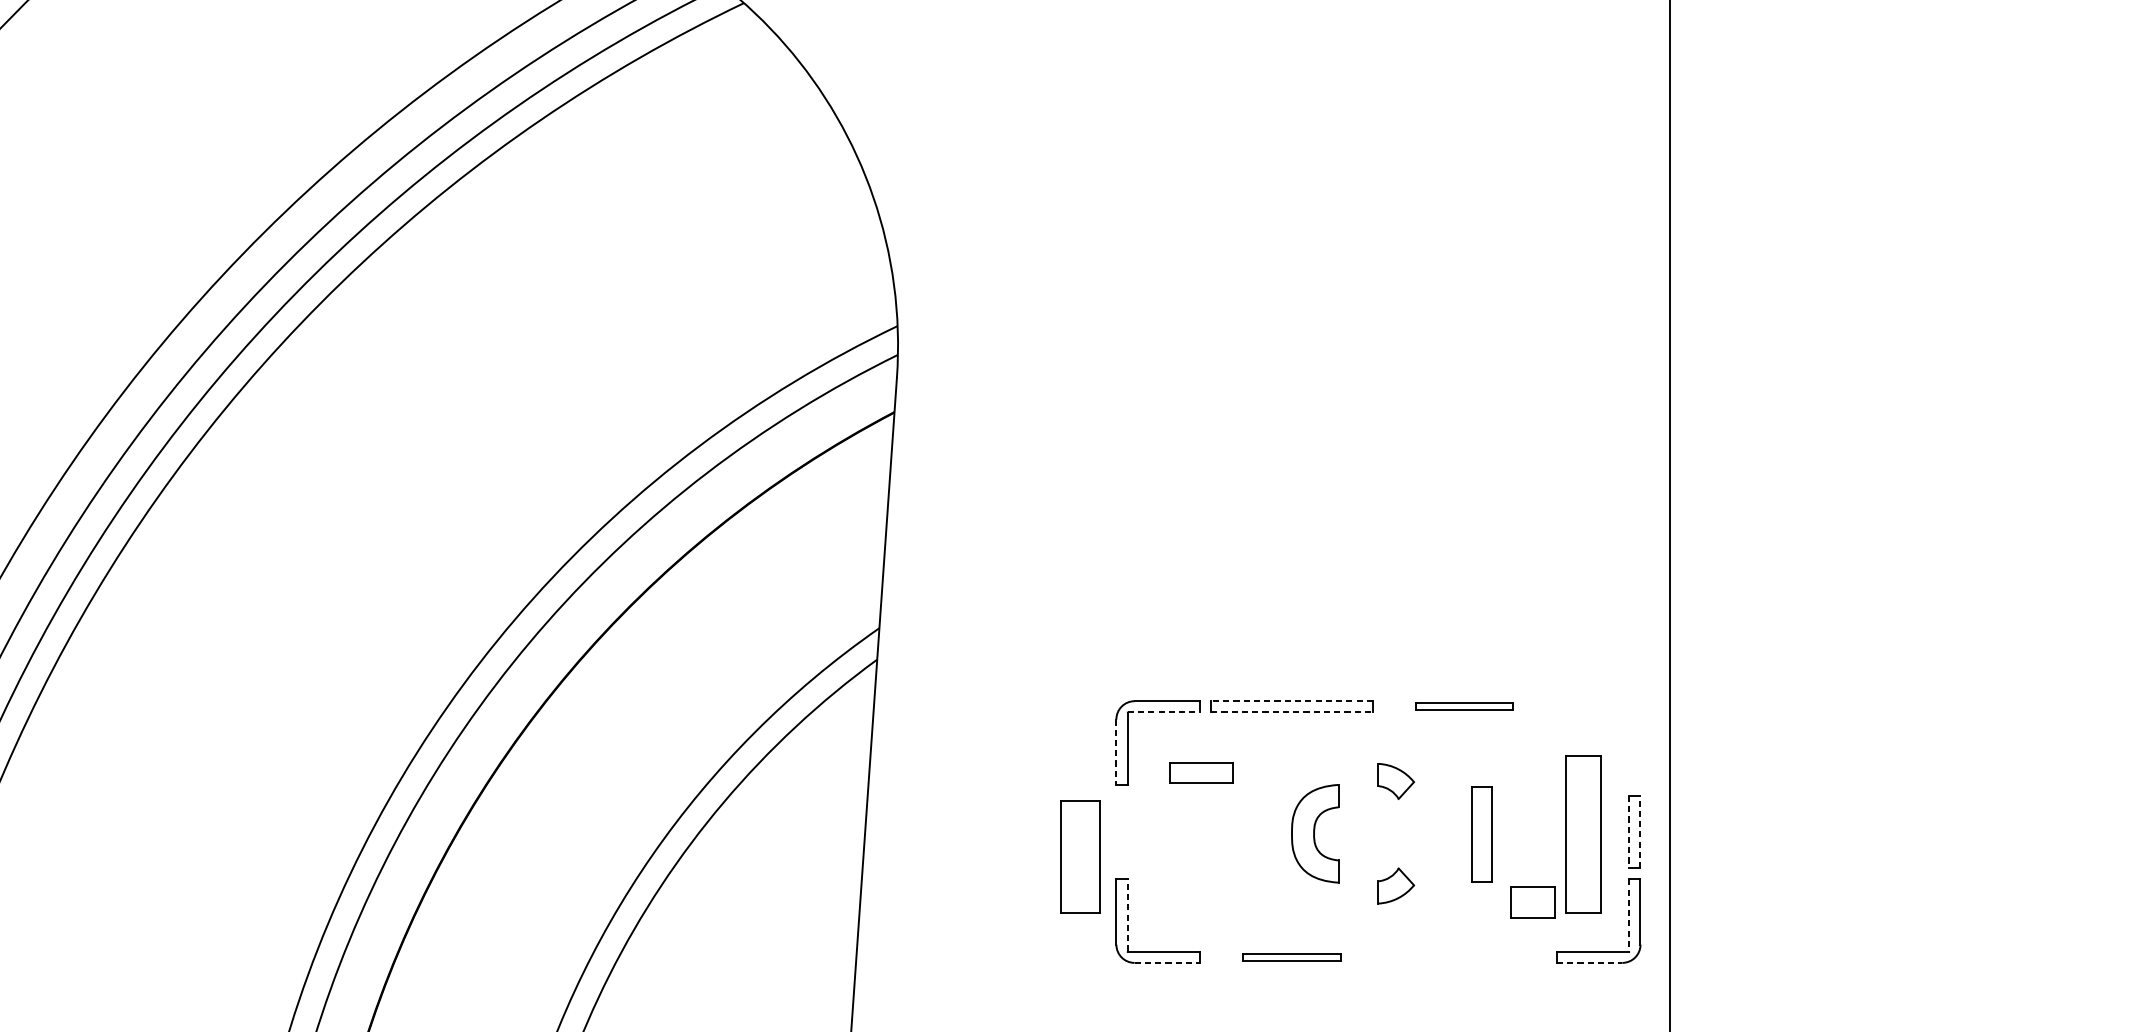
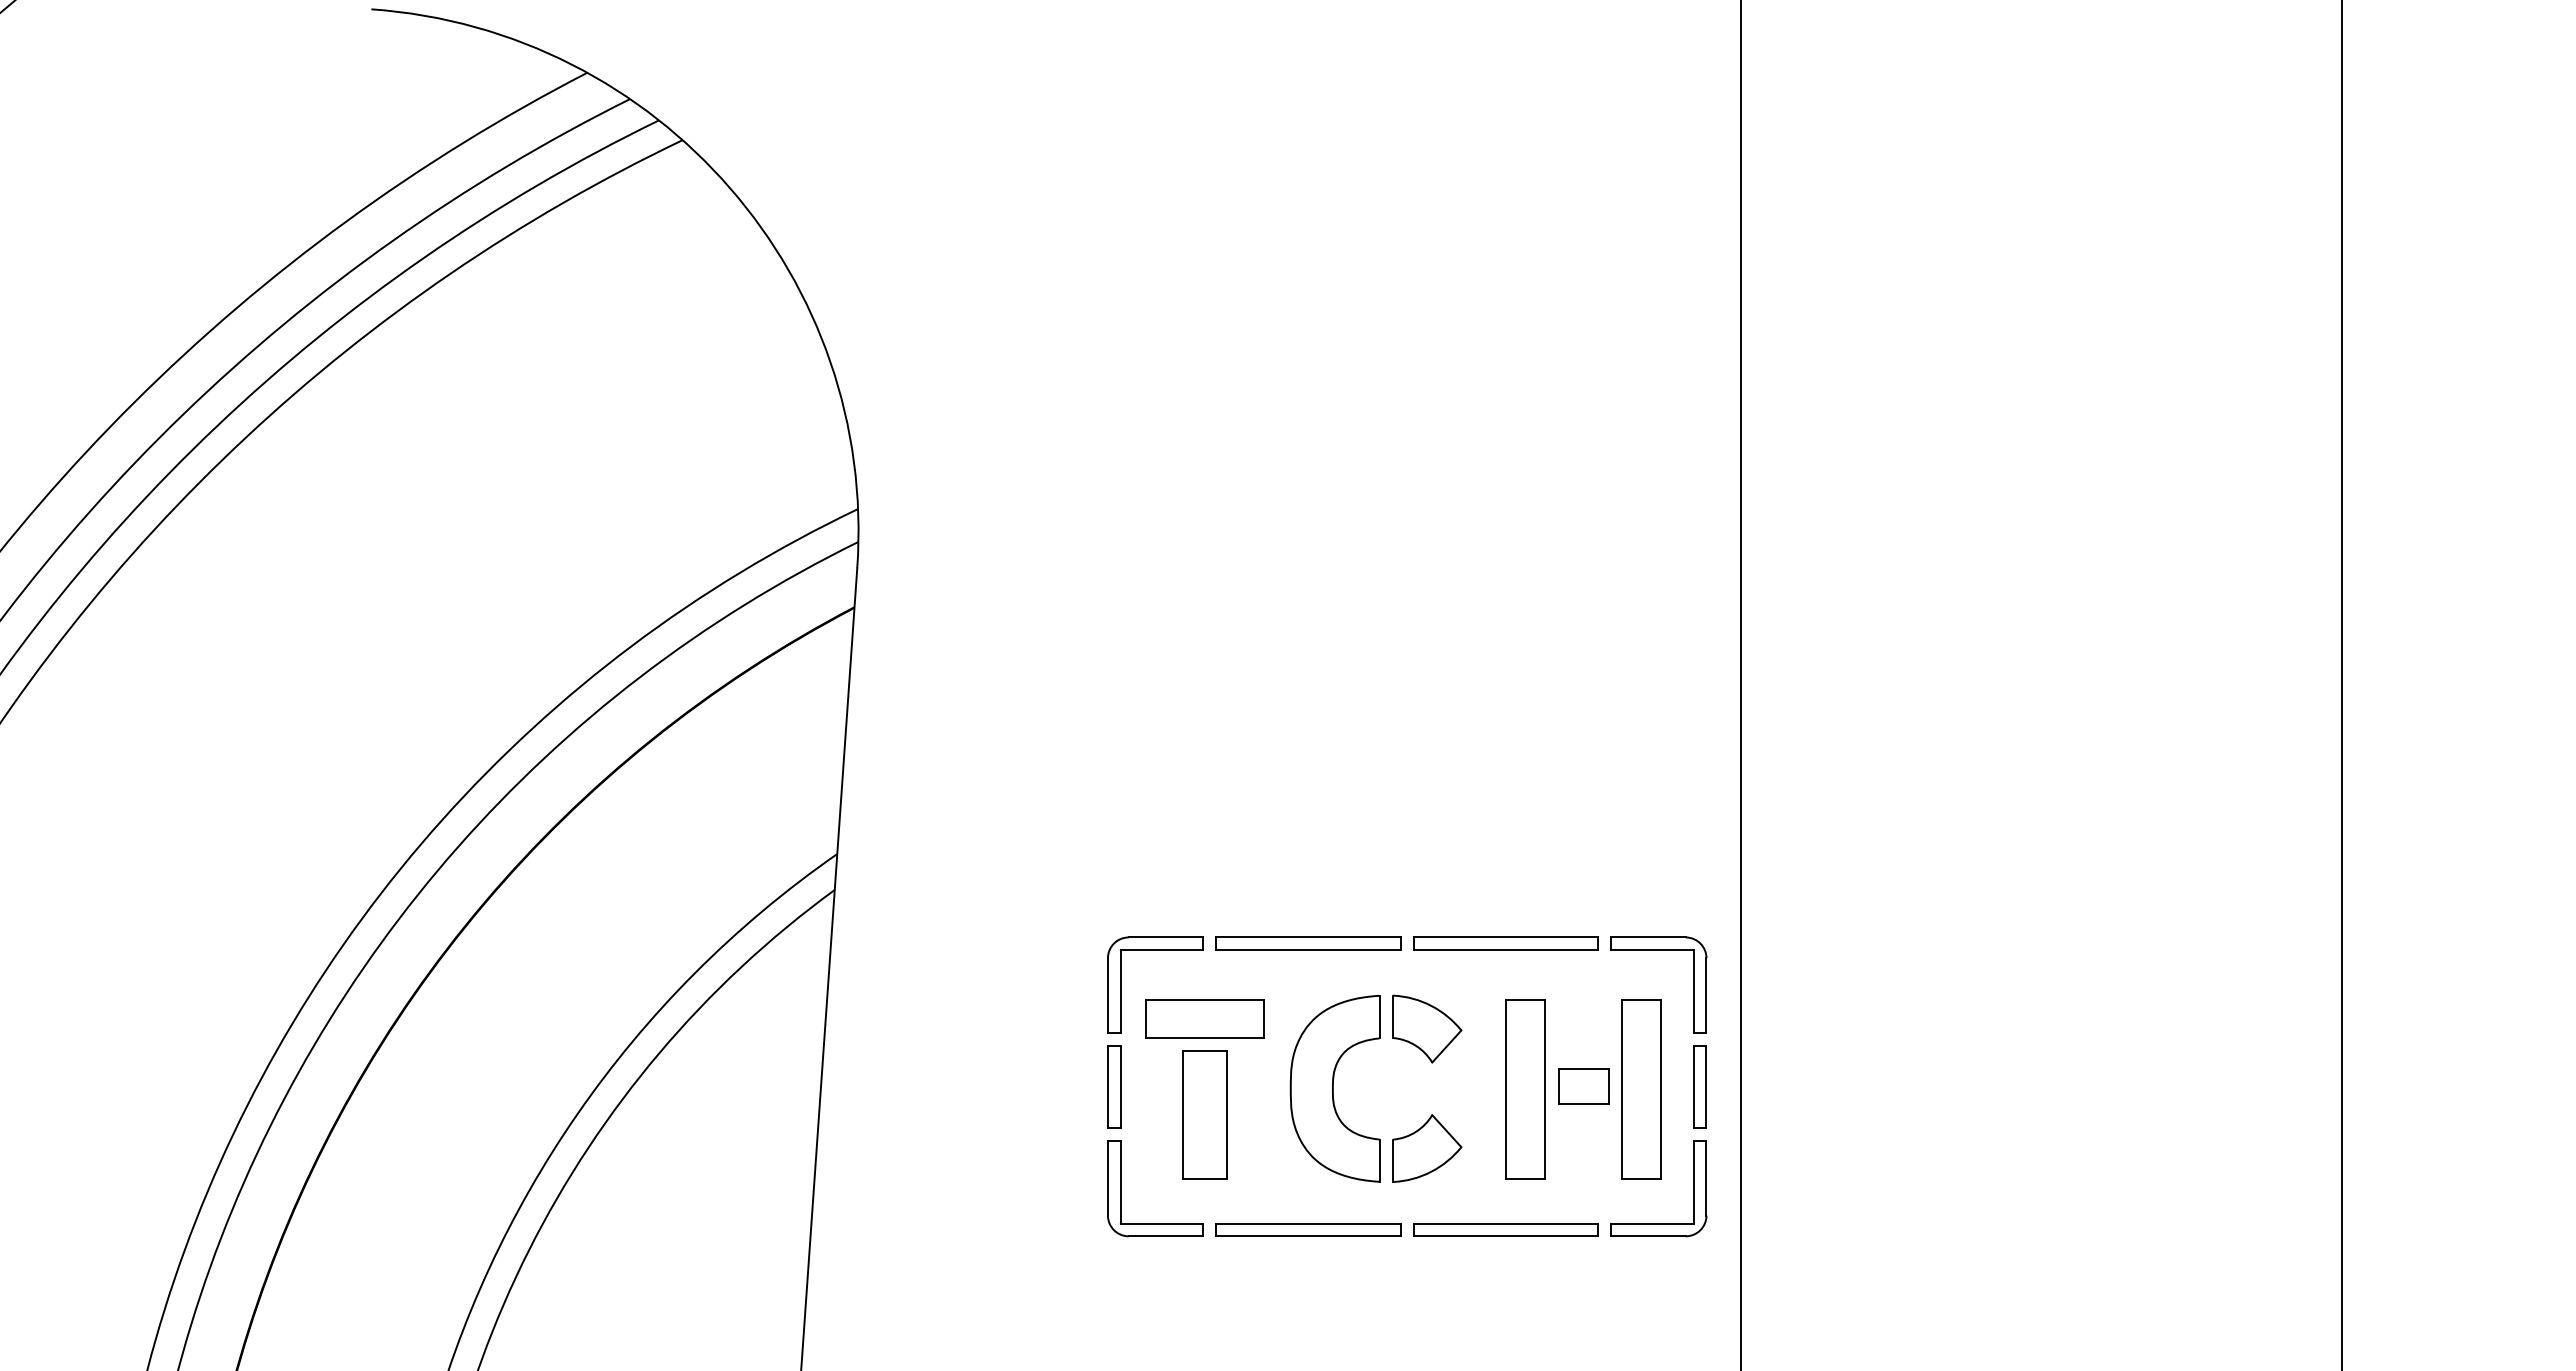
line: (1291, 701) -> (1307, 937), dashed -> solid
part: (1464, 706) -> (1505, 943), size x1.67
line: (1164, 712) -> (1162, 950), dashed -> solid
line: (1292, 712) -> (1308, 950), dashed -> solid
part: (1598, 712) -> (1658, 950), added
line: (1116, 752) -> (1107, 996), dashed -> solid
part: (1200, 772) -> (1204, 1018), size x1.67
part: (1396, 780) -> (1427, 1028), size x1.67
part: (1122, 831) -> (1114, 1086), added
line: (1640, 831) -> (1706, 1086), dashed -> solid
line: (1629, 832) -> (1693, 1087), dashed -> solid
part: (1314, 833) -> (1334, 1088), size x1.67
part: (1482, 834) -> (1525, 1089), size x1.67
part: (1080, 856) -> (1204, 1114), moved
part: (1396, 886) -> (1427, 1148), size x1.67
part: (1532, 902) -> (1583, 1086), moved
line: (1127, 914) -> (1120, 1181), dashed -> solid
line: (1629, 915) -> (1693, 1182), dashed -> solid
part: (1292, 956) -> (1308, 1229), size x1.67
part: (1464, 956) -> (1505, 1229), added
line: (1167, 963) -> (1166, 1236), dashed -> solid
line: (1589, 963) -> (1648, 1236), dashed -> solid

